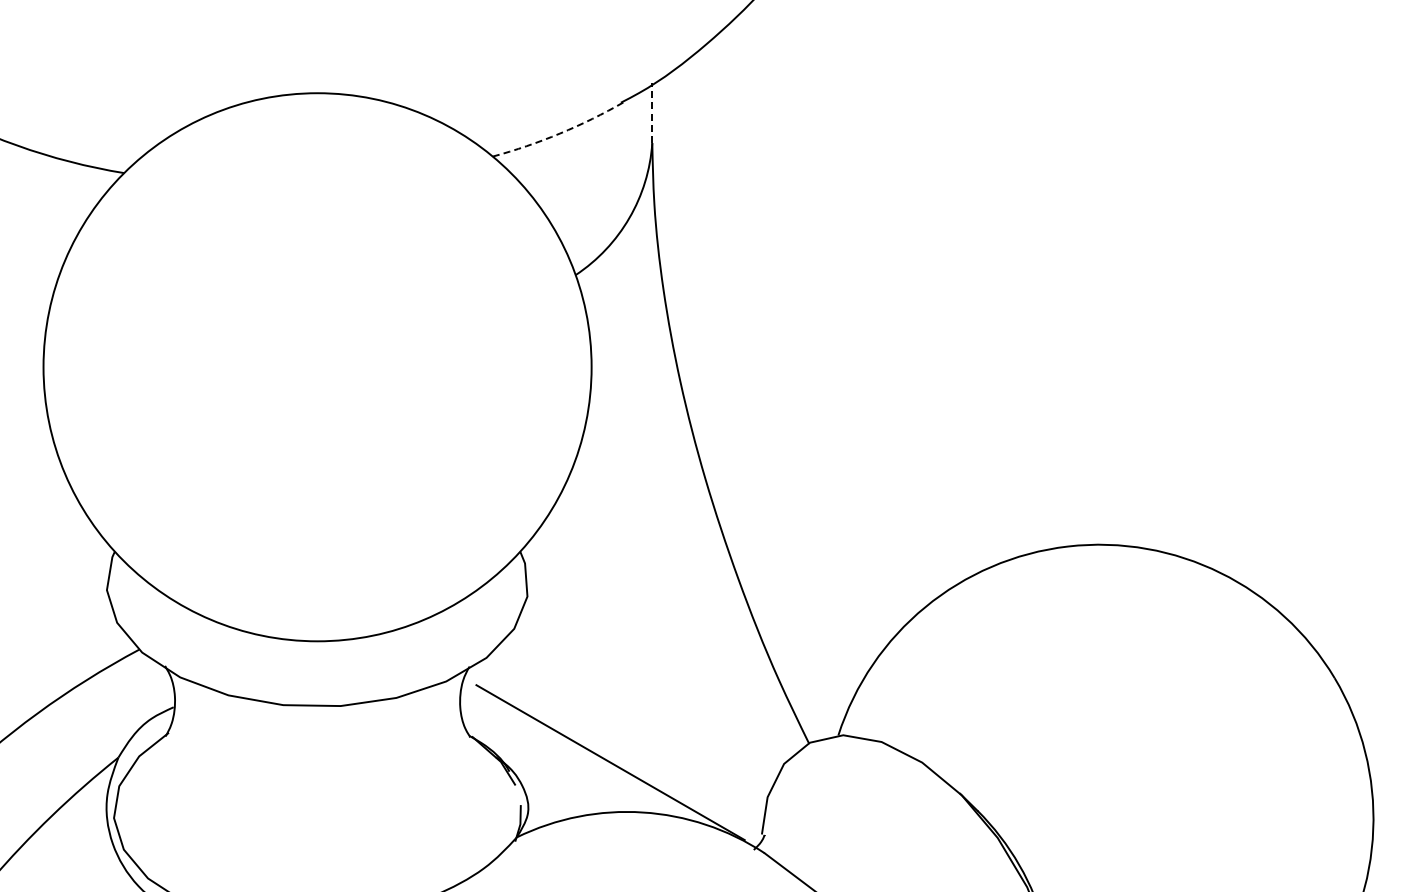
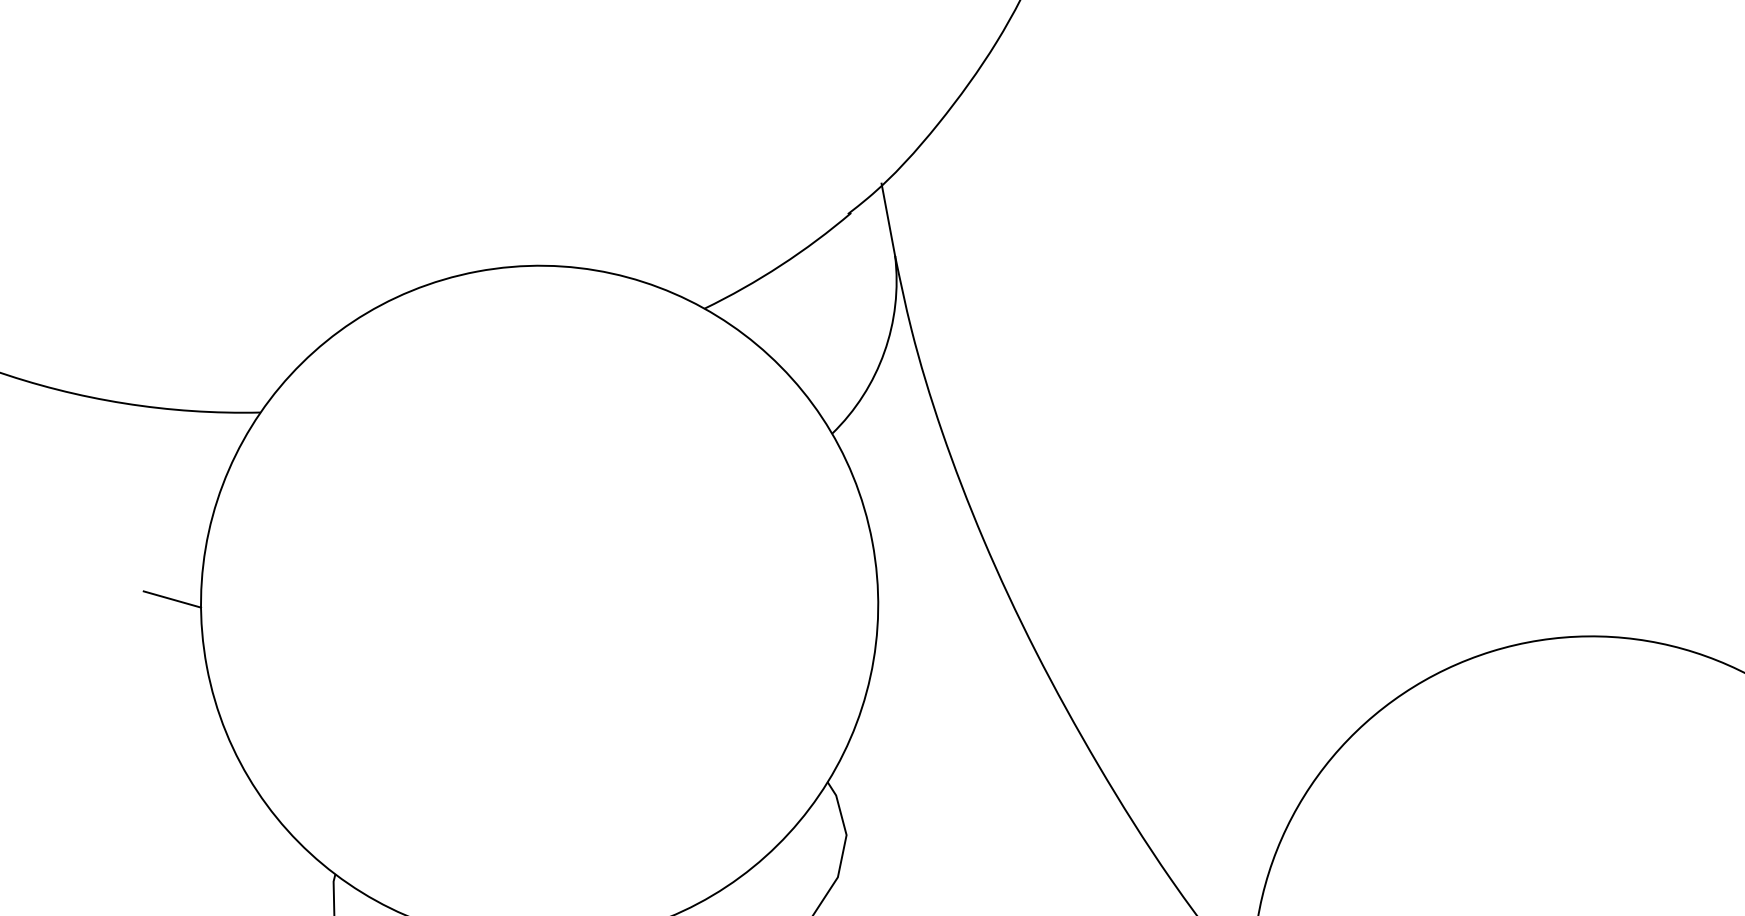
line: (652, 113) -> (888, 220), dashed -> solid
arc: (560, 133) -> (781, 265), dashed -> solid
line: (25, 308) -> (171, 599), added

